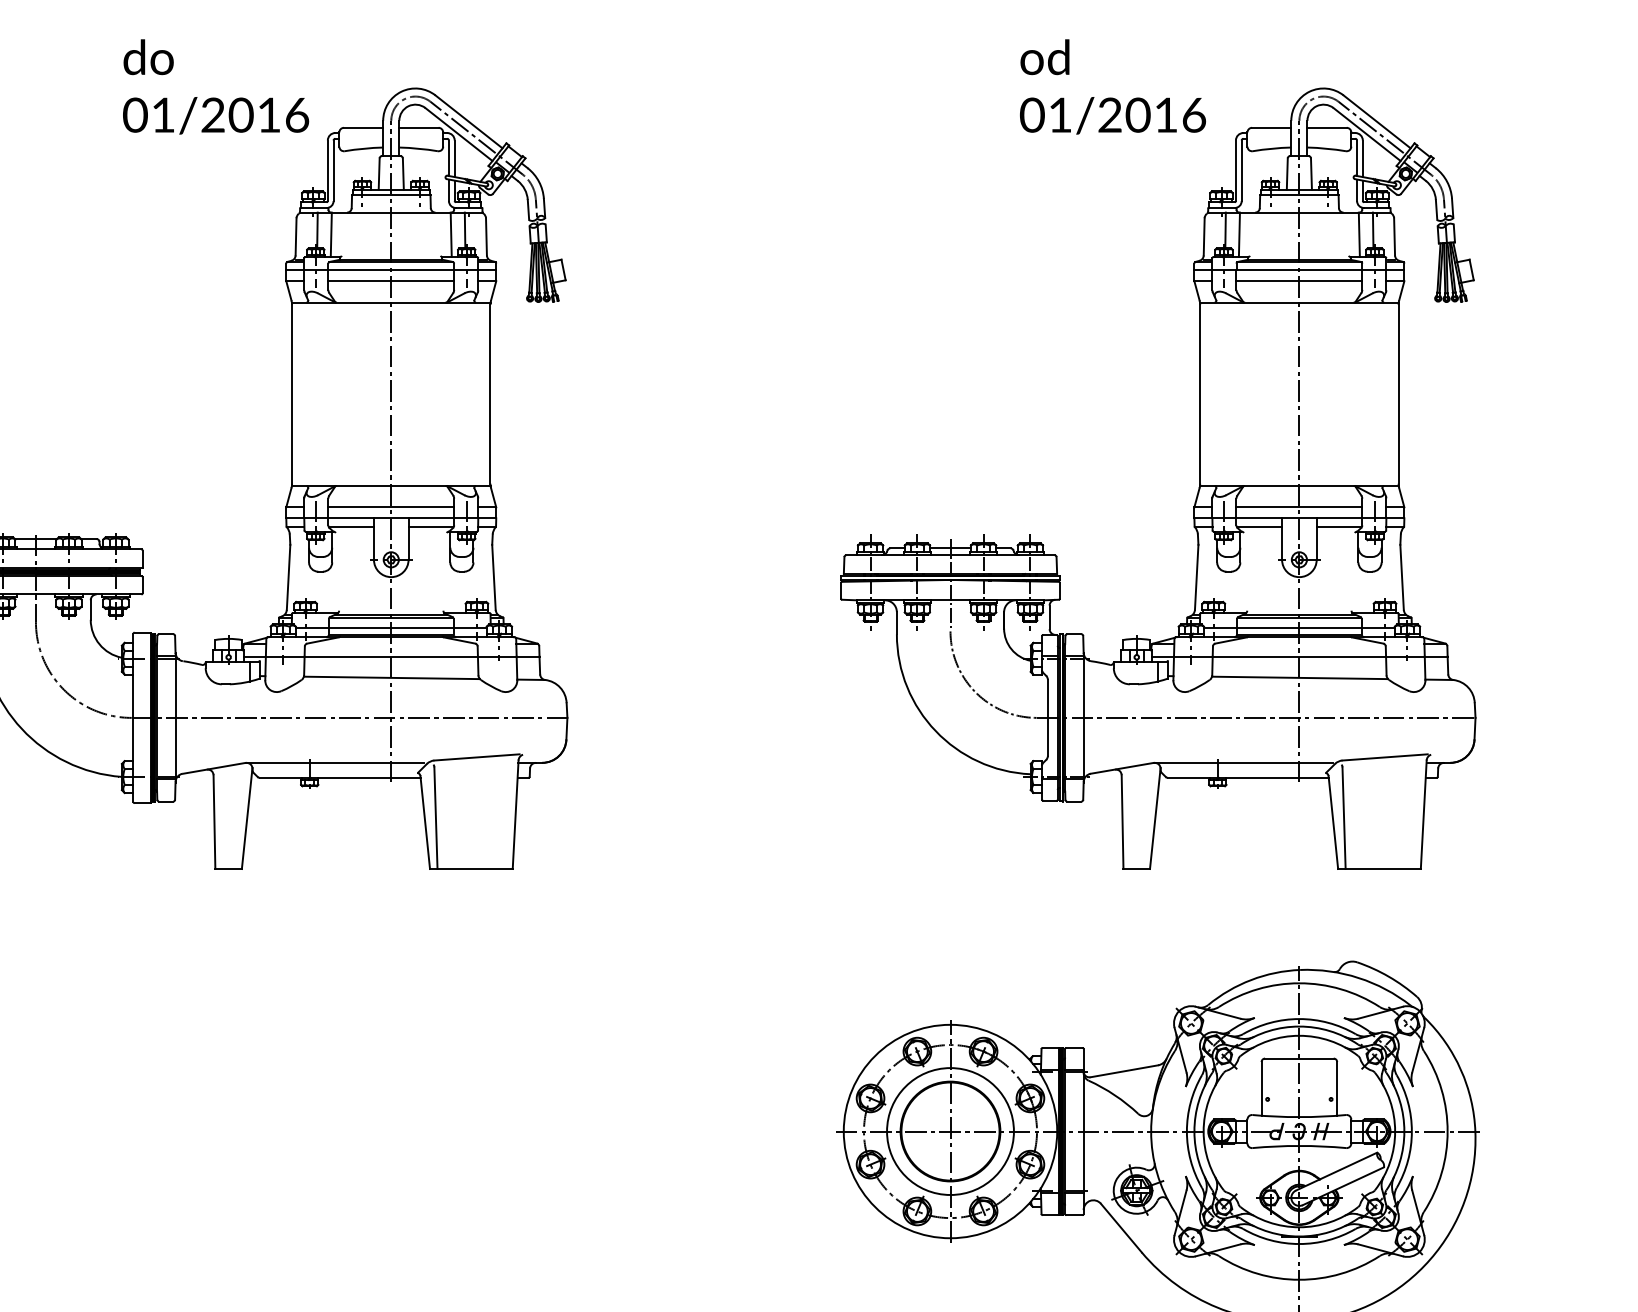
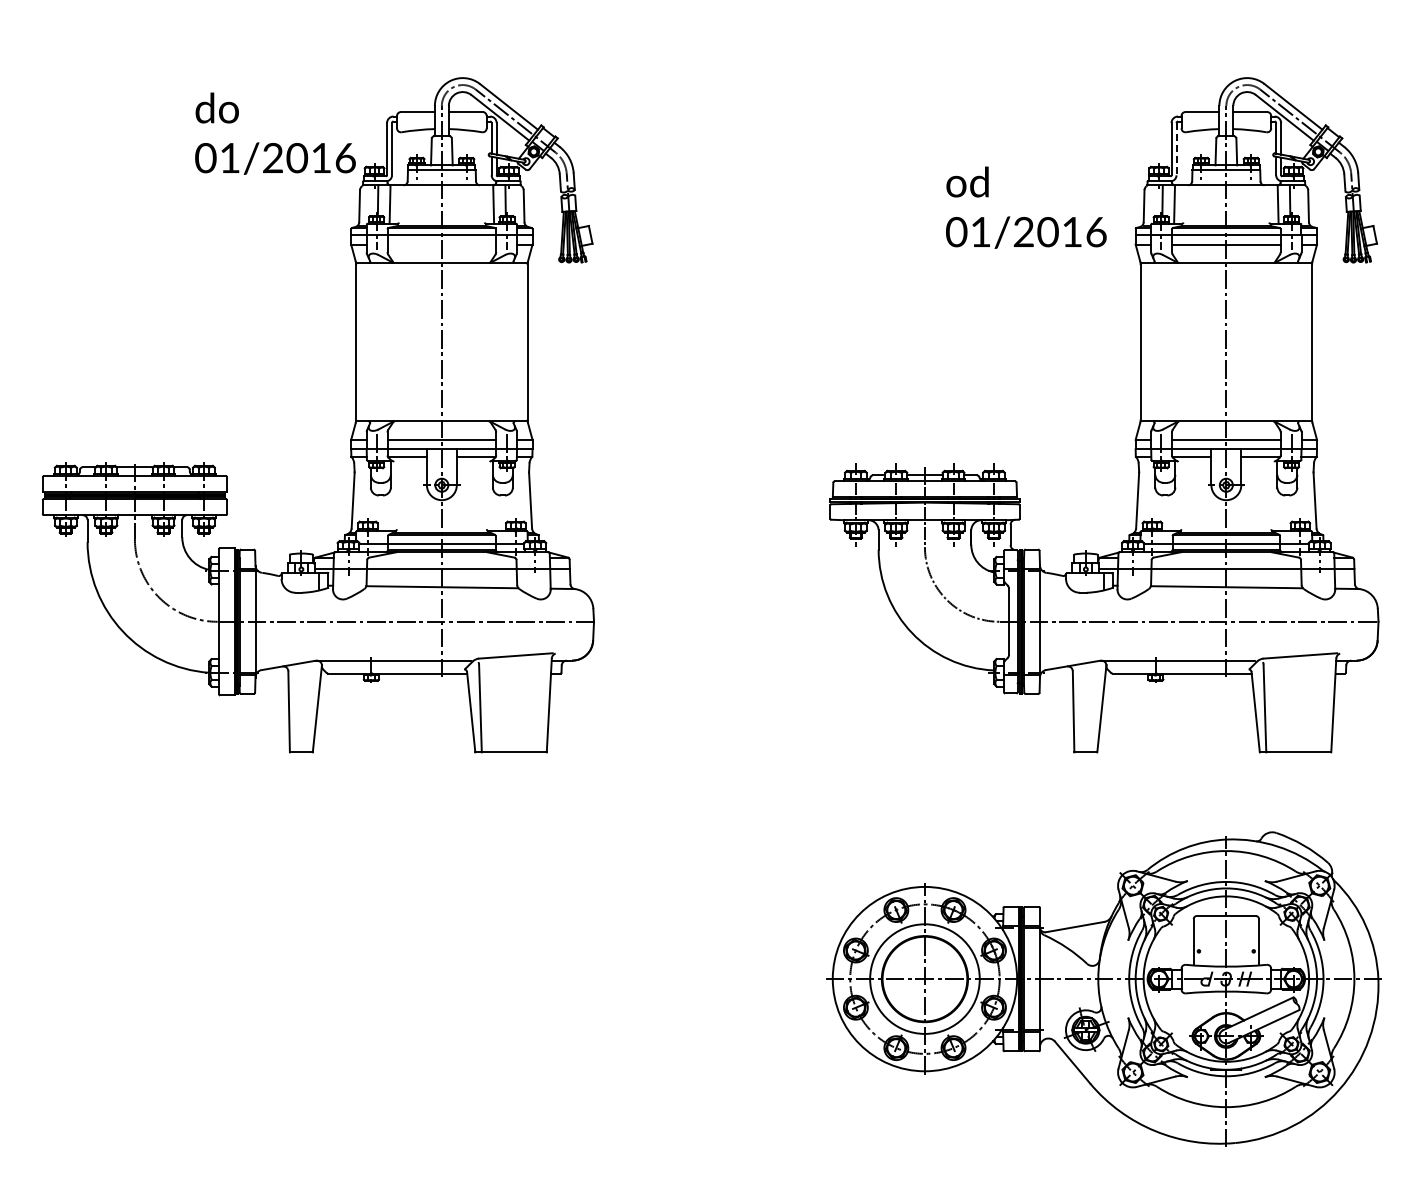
text: (216, 86) -> (275, 133), moved
text: (1113, 86) -> (1026, 207), moved
line: (1241, 171) -> (1176, 149), solid -> dashed
line: (390, 281) -> (441, 244), removed

